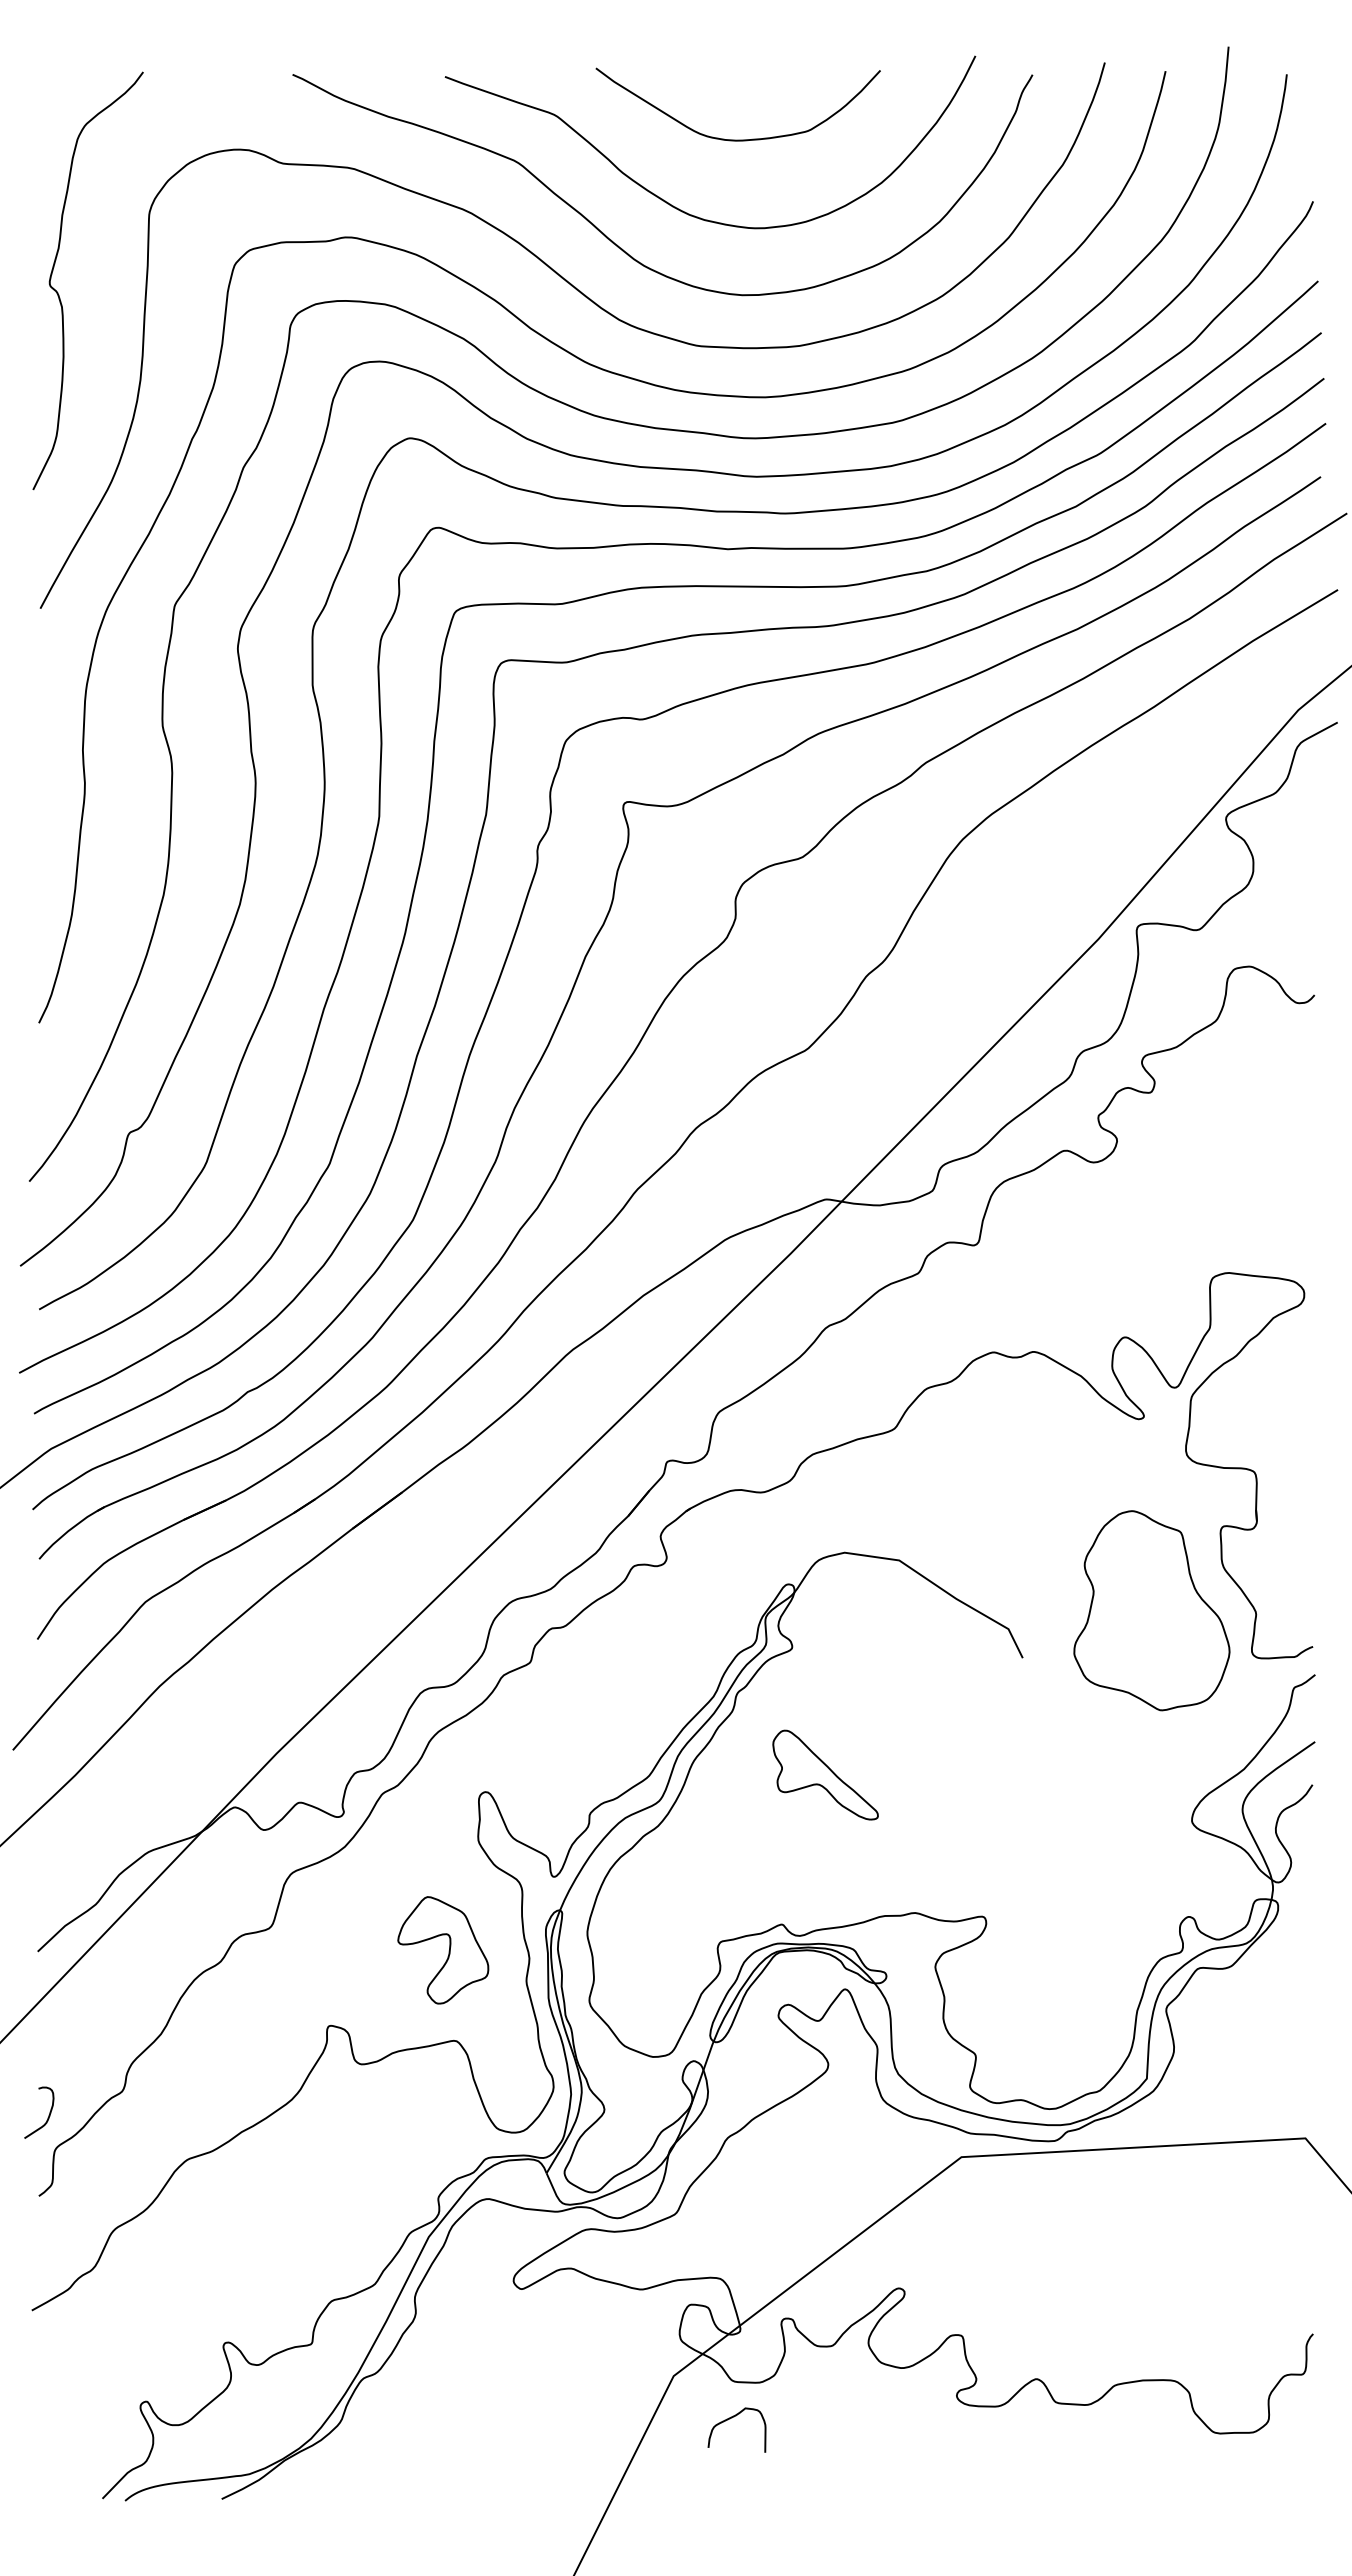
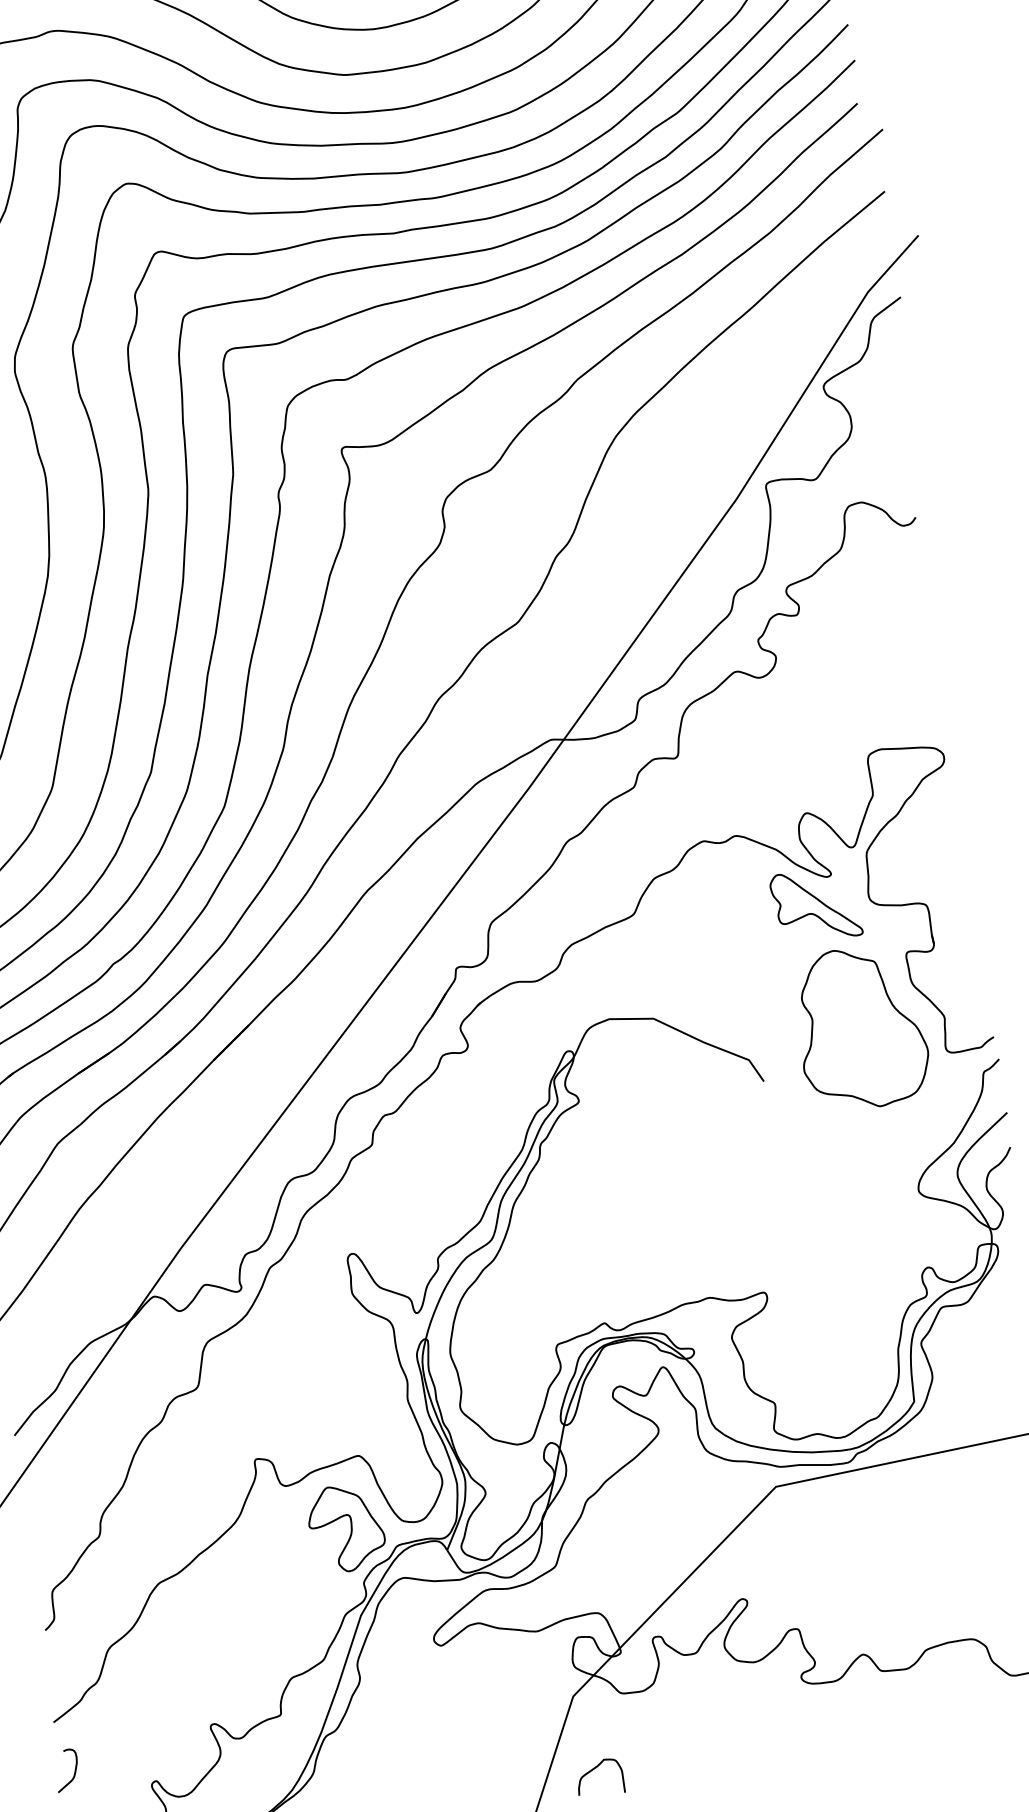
part: (825, 1774) -> (815, 904), moved
part: (443, 1950) -> (346, 1528), moved
curve: (47, 2117) -> (74, 1773), moved
curve: (732, 2418) -> (594, 1769), moved

